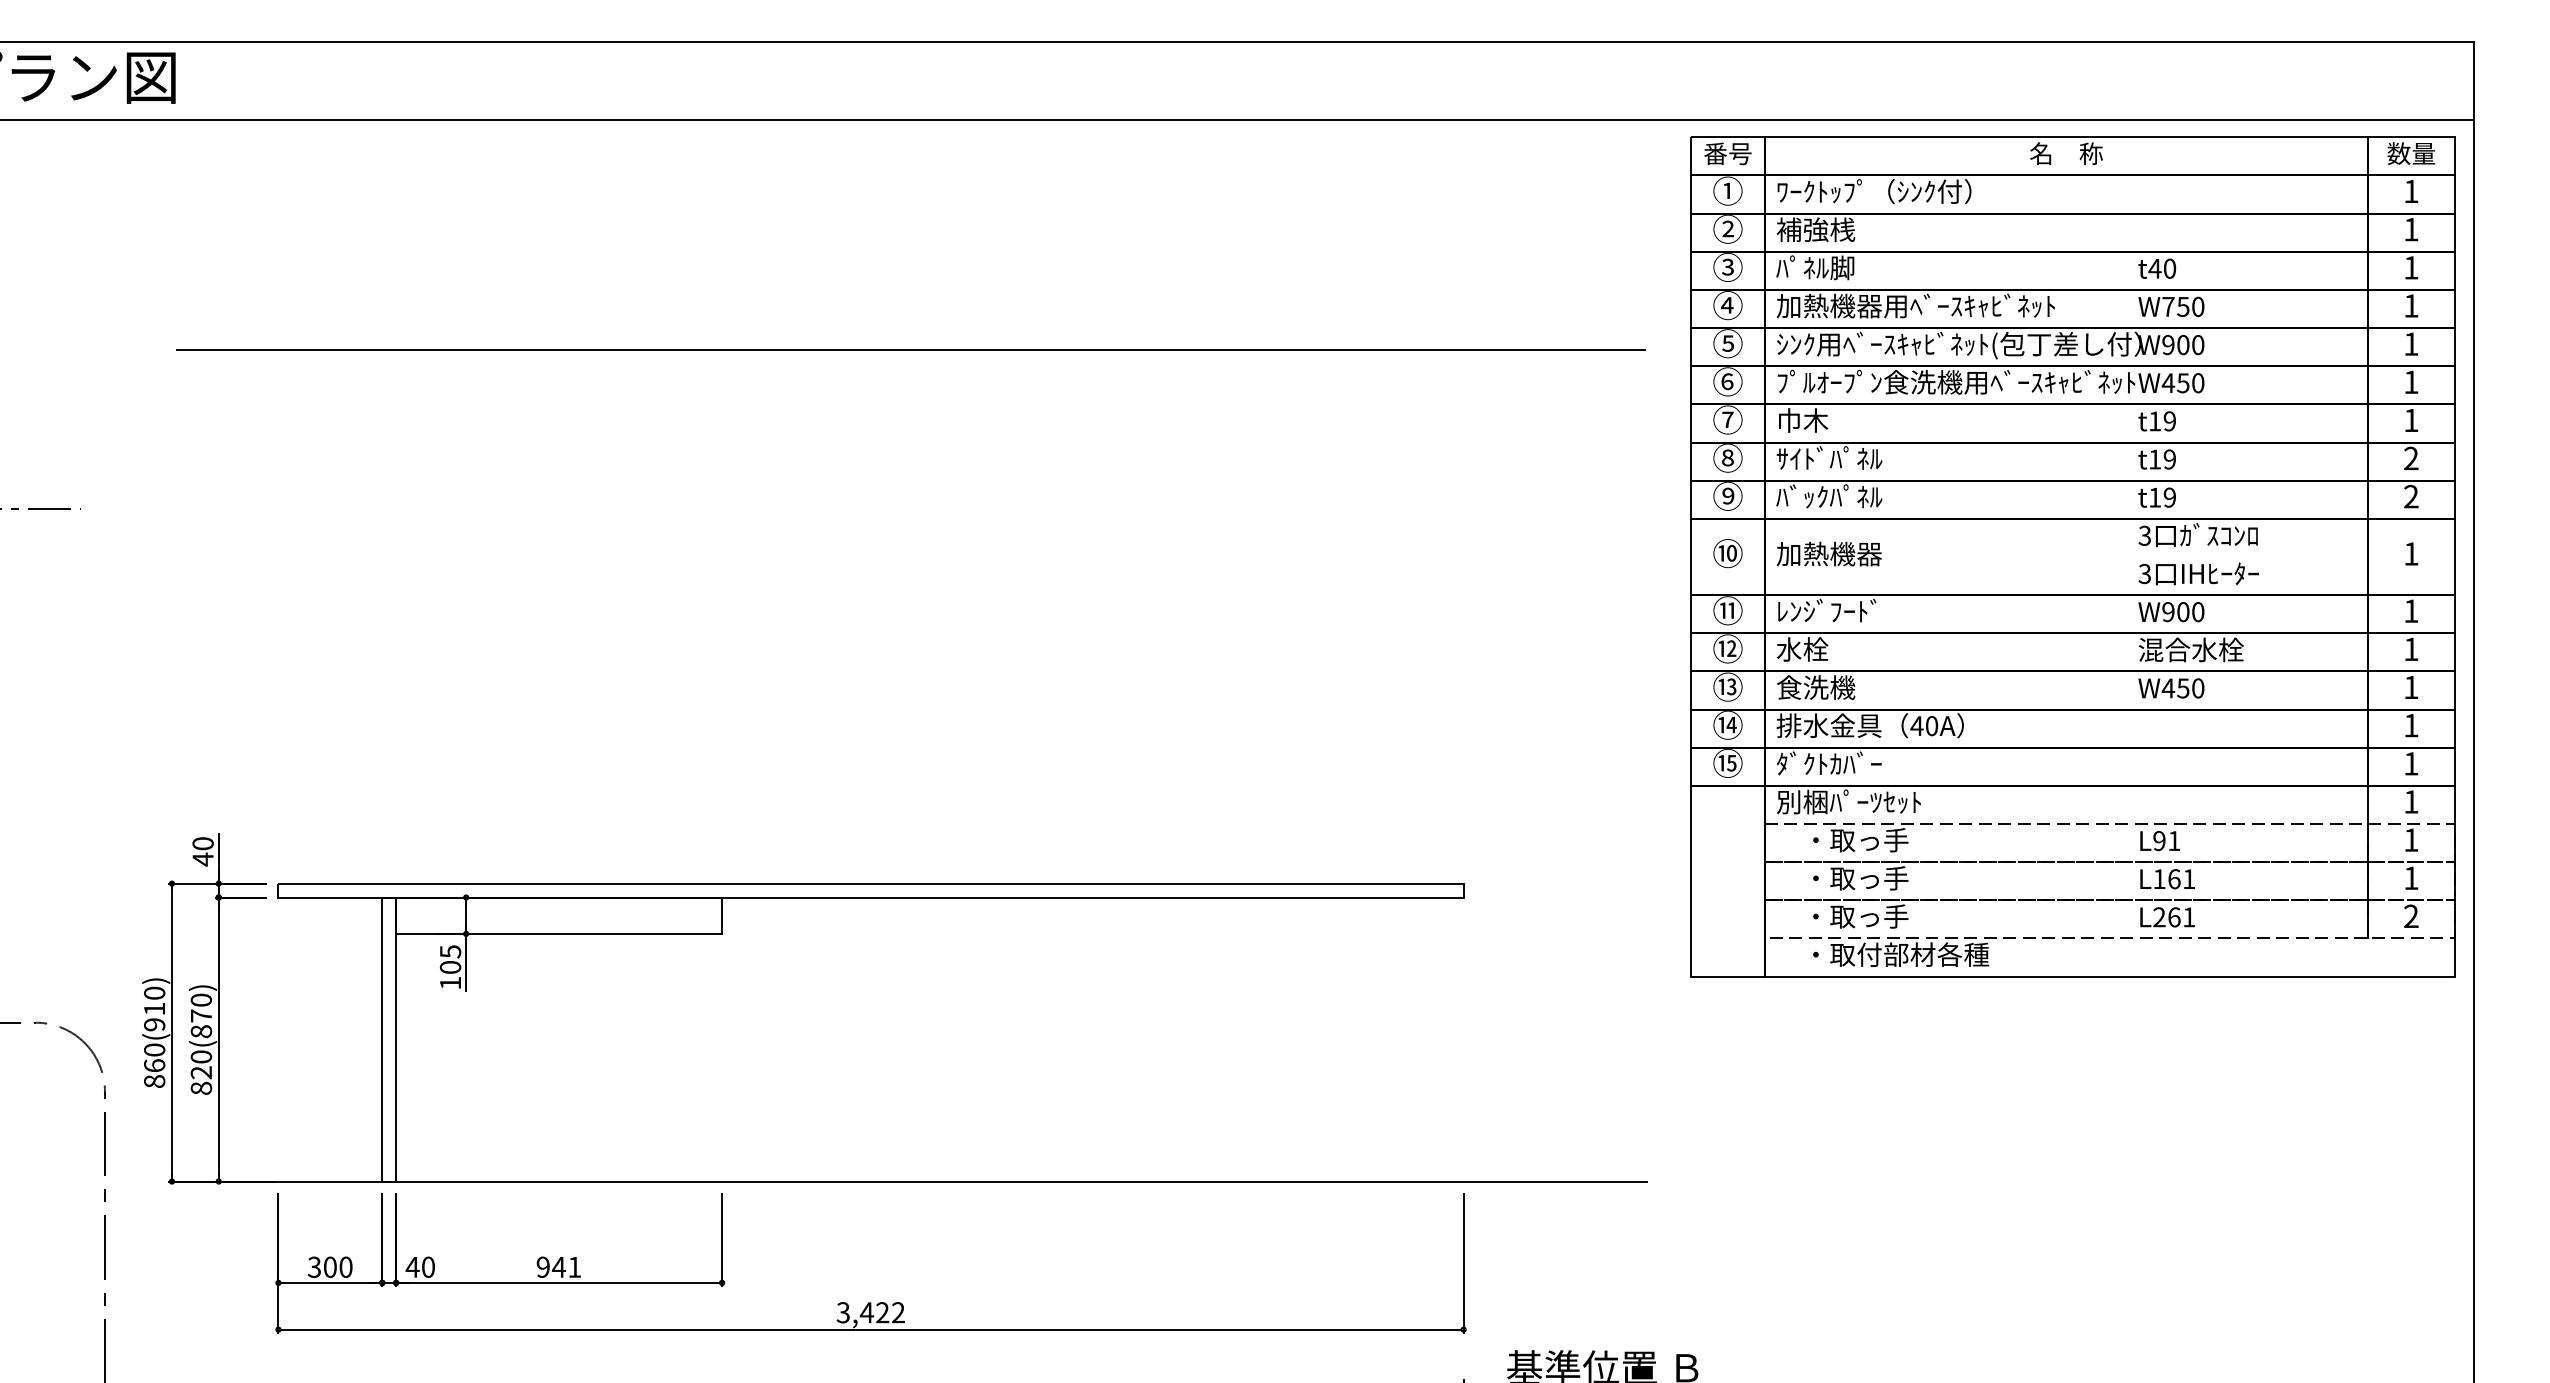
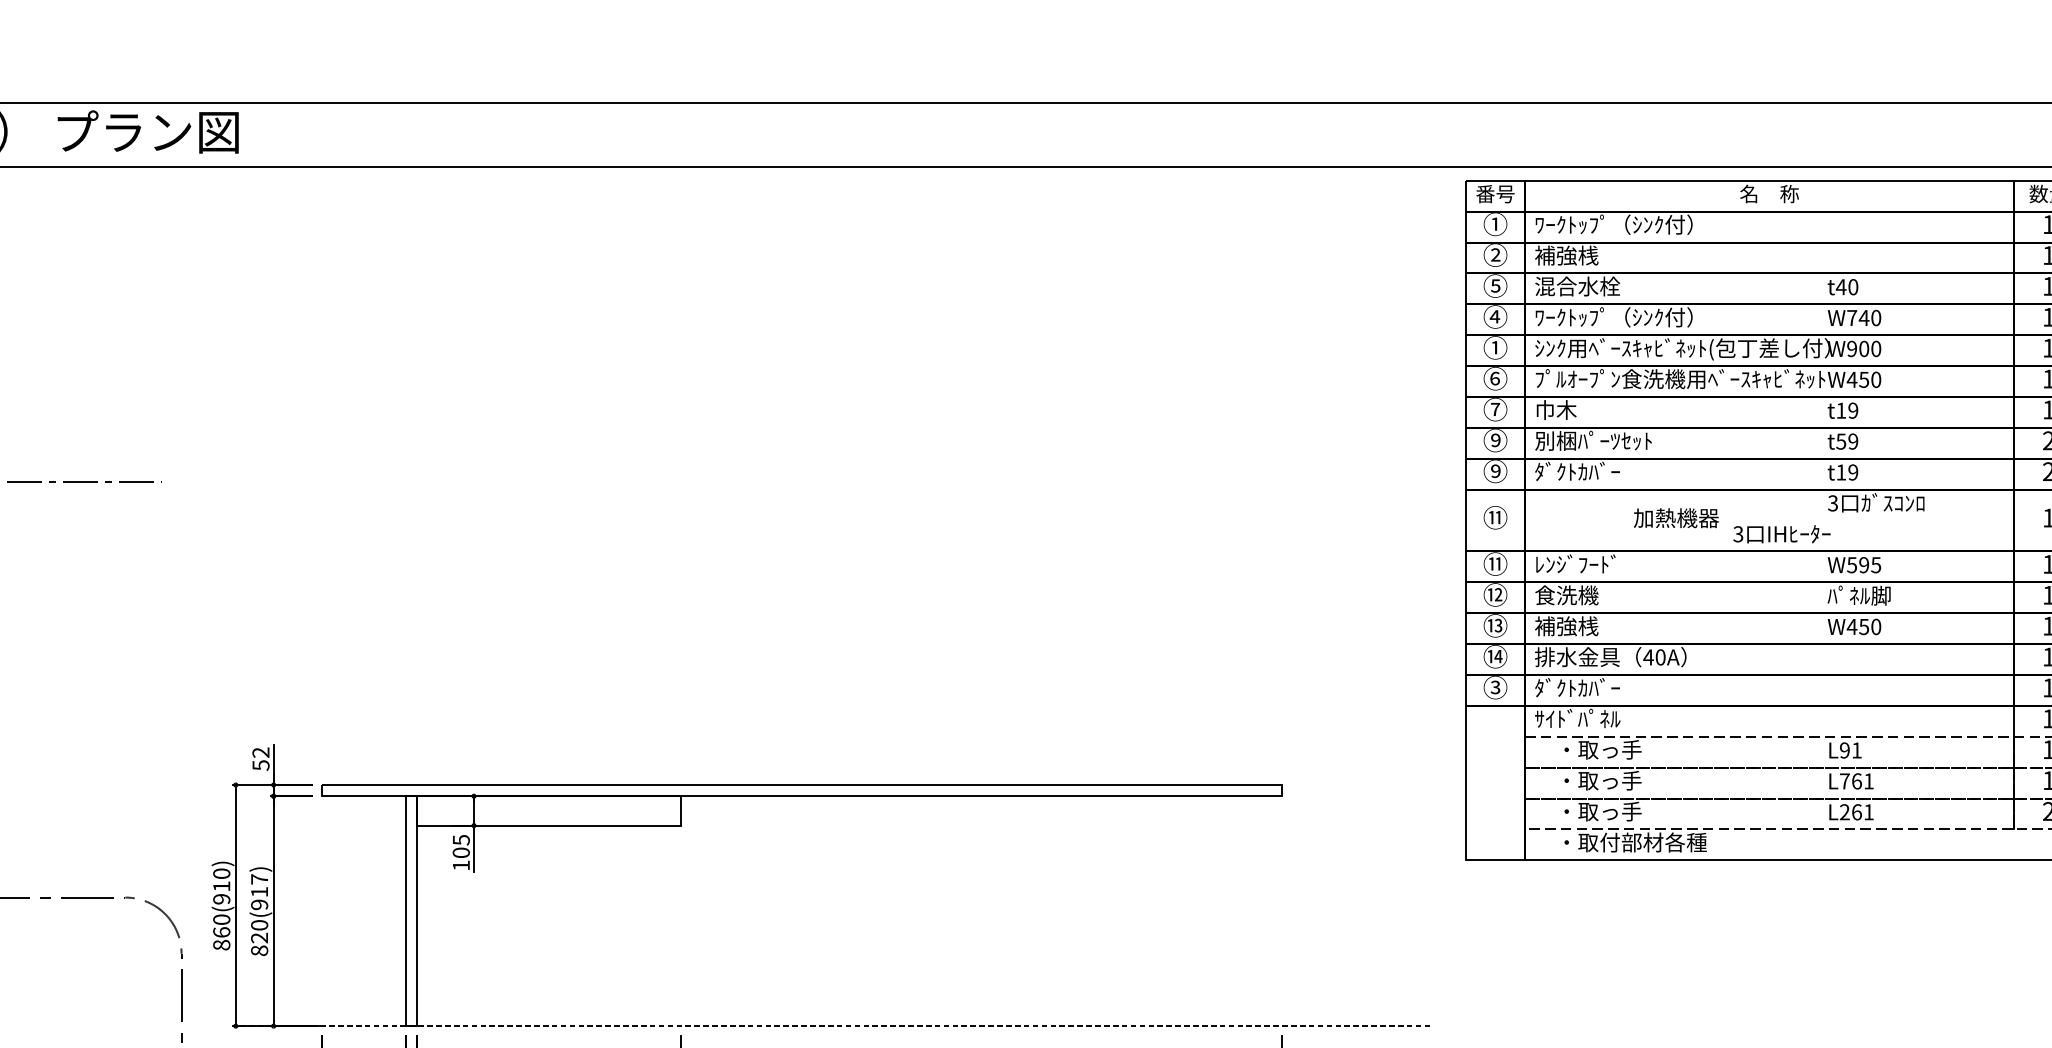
text: (1727, 265) -> (1495, 284), ③ -> ⑤
text: (1828, 267) -> (1576, 286), ﾊﾟﾈﾙ脚 -> 混合水栓
text: (1915, 305) -> (1647, 316), 加熱機器用ﾍﾞｰｽｷｬﾋﾞﾈｯﾄ -> ﾜｰｸﾄｯﾌﾟ（ｼﾝｸ付）
text: (2182, 306) -> (1863, 317), W750 -> W740
text: (1727, 343) -> (1495, 347), ⑤ -> ①
line: (910, 350) -> (833, 353), removed
text: (1728, 458) -> (1495, 440), ⑧ -> ⑨
text: (1848, 458) -> (1593, 440), ｻｲﾄﾞﾊﾟﾈﾙ -> 別梱ﾊﾟｰﾂｾｯﾄ
text: (2154, 459) -> (1840, 441), t19 -> t59
text: (1829, 496) -> (1577, 471), ﾊﾞｯｸﾊﾟﾈﾙ -> ﾀﾞｸﾄｶﾊﾞｰ
text: (1727, 553) -> (1495, 517), ⑩ -> ⑪
text: (1829, 553) -> (1676, 517), moved
text: (2198, 573) -> (1781, 533), moved
text: (2183, 612) -> (1864, 565), W900 -> W595
text: (1815, 649) -> (1566, 595), 水栓 -> 食洗機
text: (2190, 649) -> (1869, 595), 混合水栓 -> ﾊﾟﾈﾙ脚
text: (1815, 687) -> (1566, 626), 食洗機 -> 補強桟
text: (1727, 762) -> (1495, 686), ⑮ -> ③
text: (1848, 801) -> (1593, 718), 別梱ﾊﾟｰﾂｾｯﾄ -> ｻｲﾄﾞﾊﾟﾈﾙ
text: (202, 851) -> (260, 758), 40 -> 52
text: (2159, 878) -> (1844, 780), L161 -> L761
text: (201, 1015) -> (259, 891), 820(870) -> 820(917)
line: (912, 1181) -> (835, 1026), solid -> dashed

